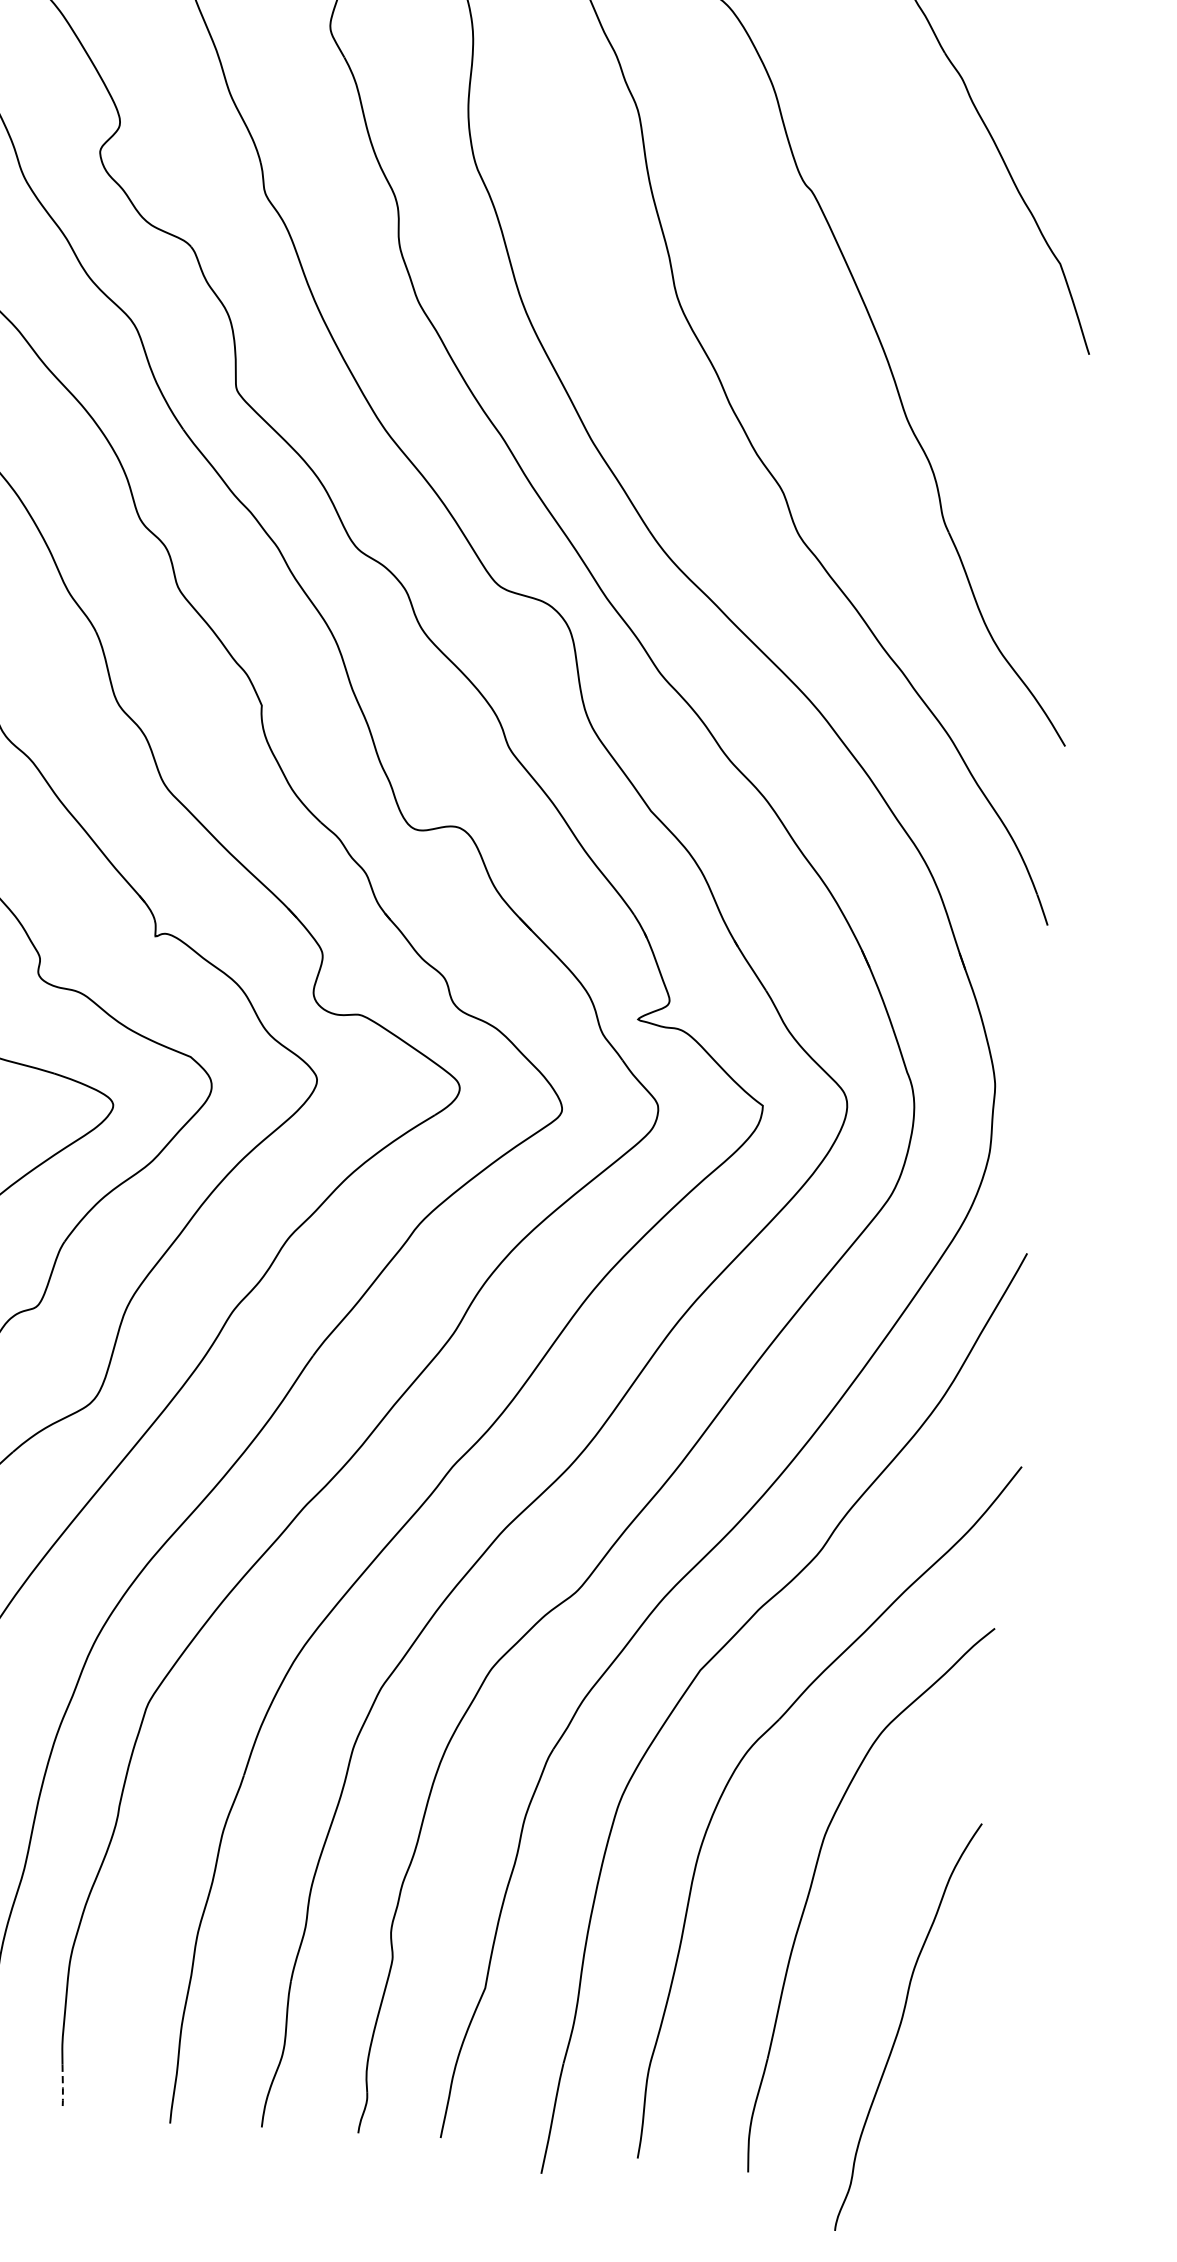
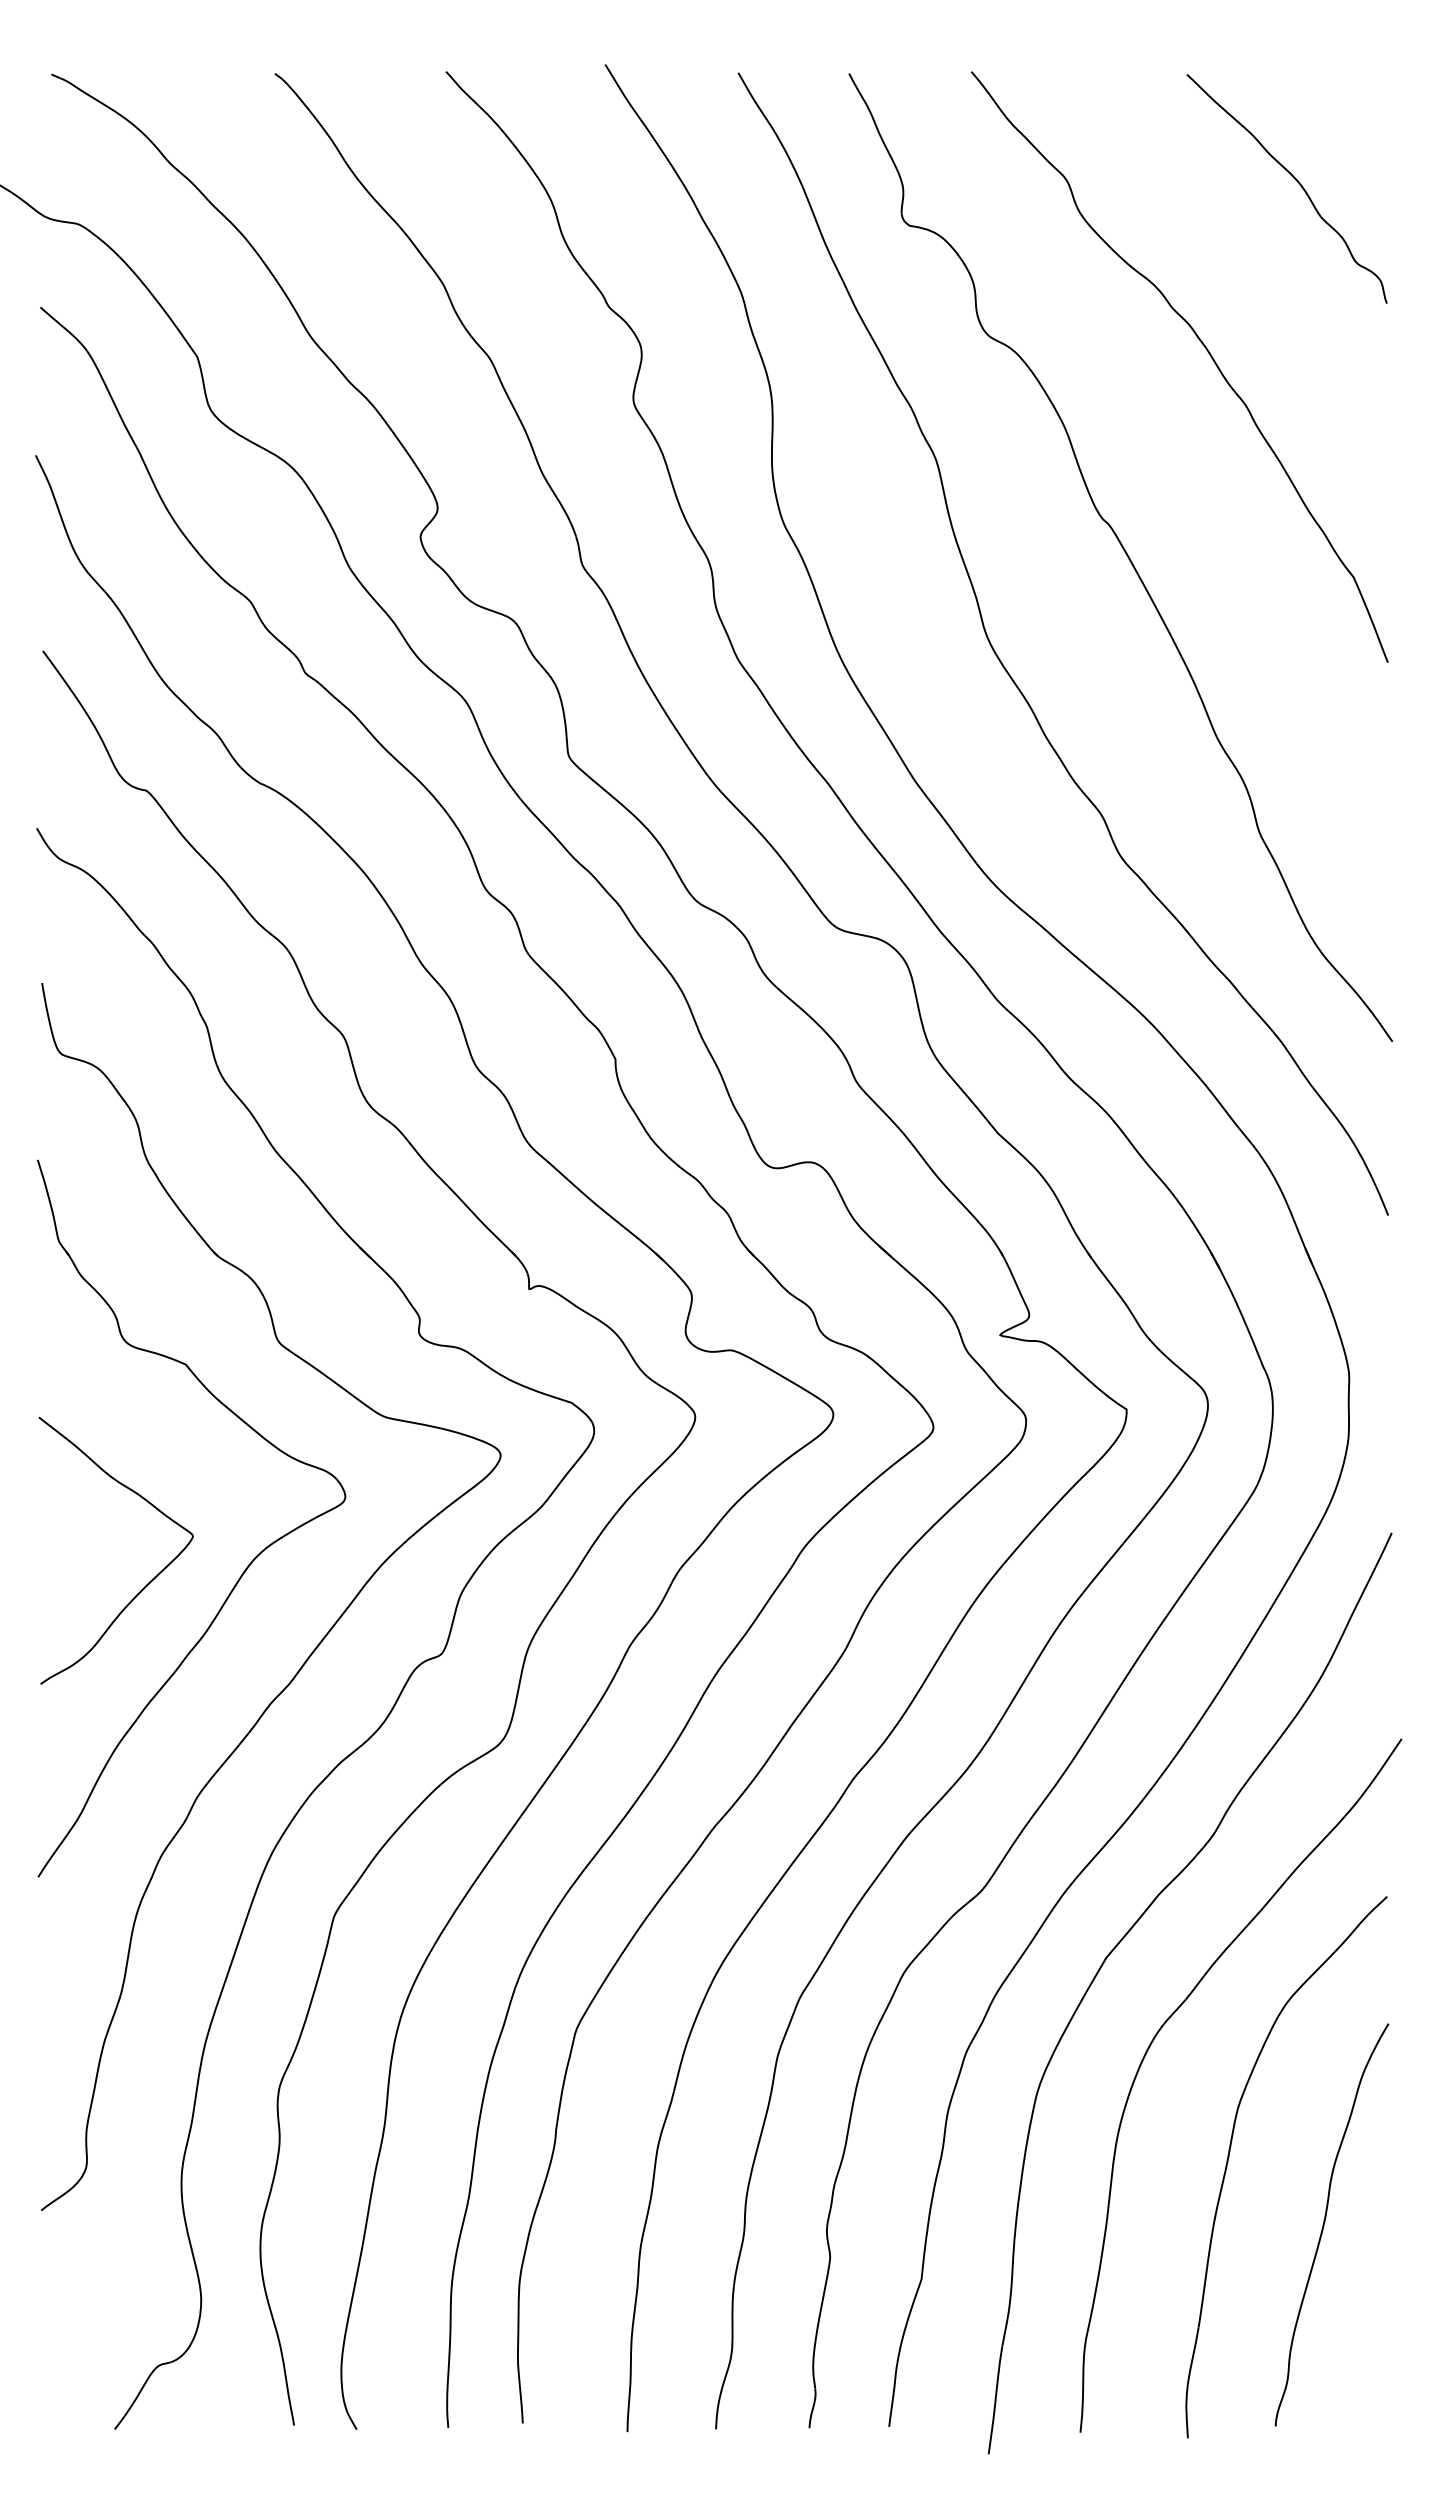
curve: (901, 2024) -> (1325, 2222), moved
line: (62, 2087) -> (521, 2404), dashed -> solid

